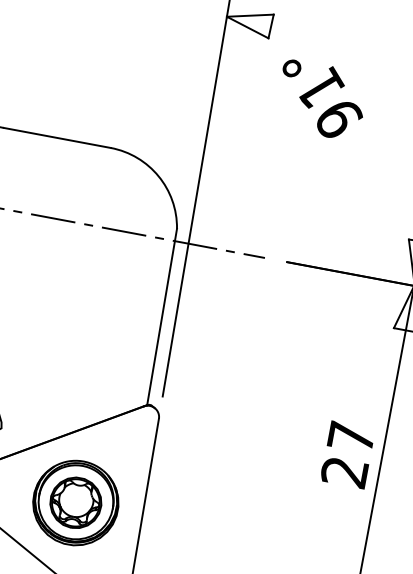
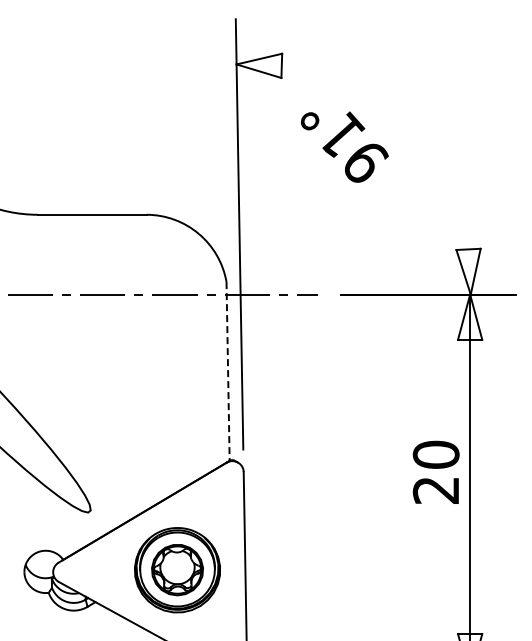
text: (321, 99) -> (344, 146), moved
line: (162, 318) -> (228, 372), solid -> dashed
text: (350, 436) -> (435, 454), 27 -> 20

